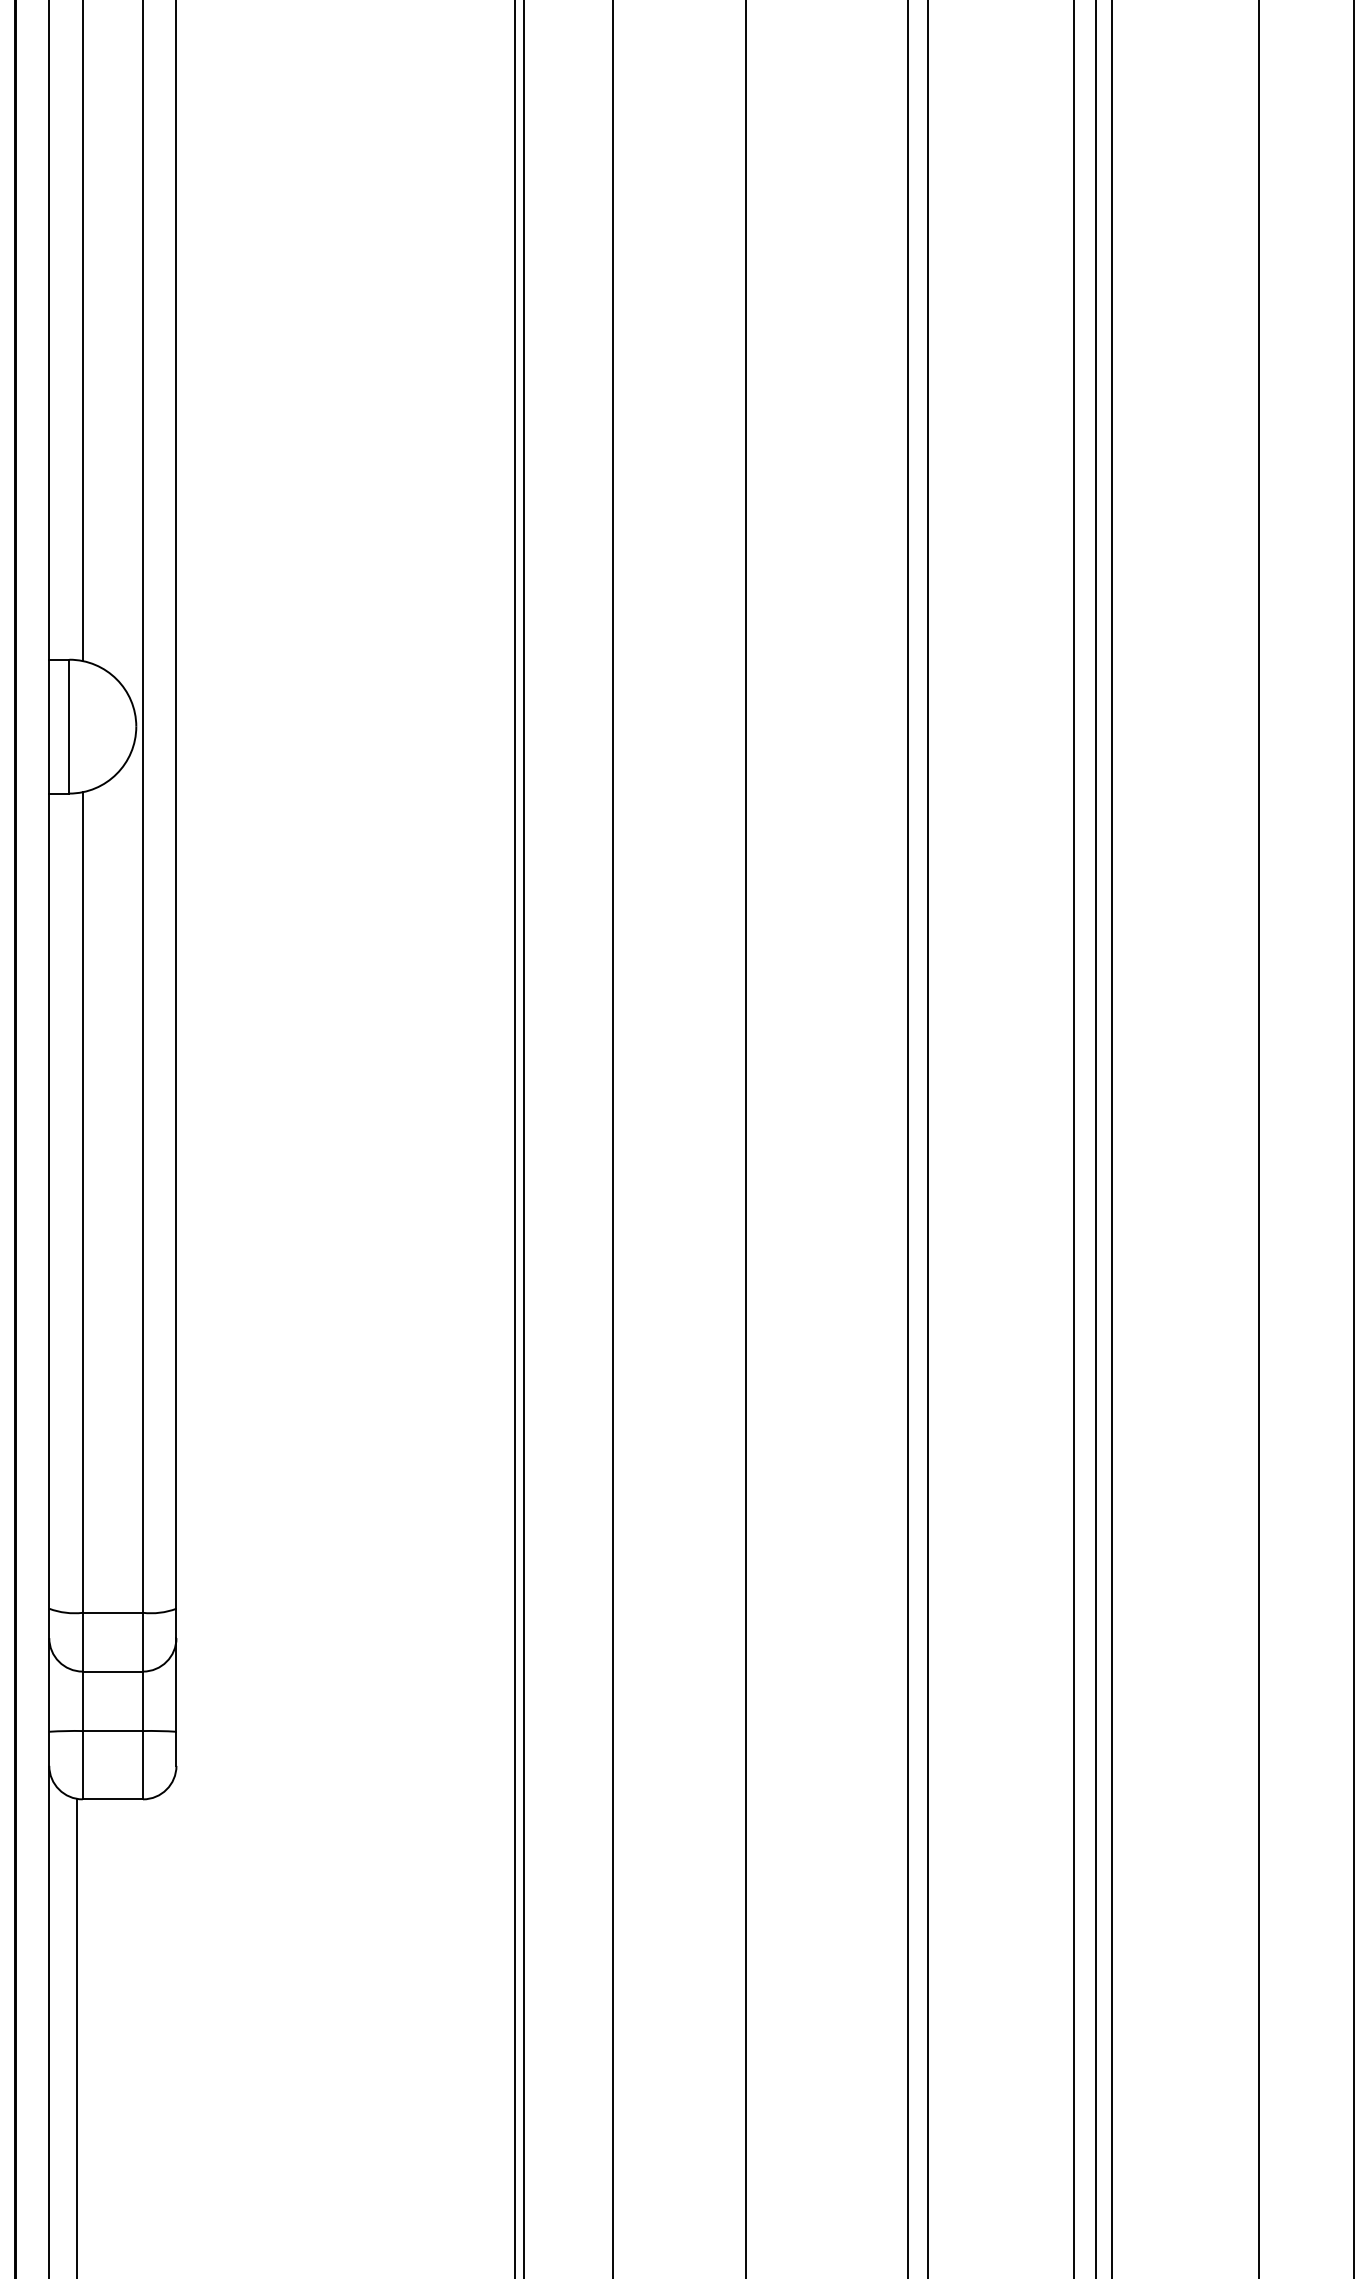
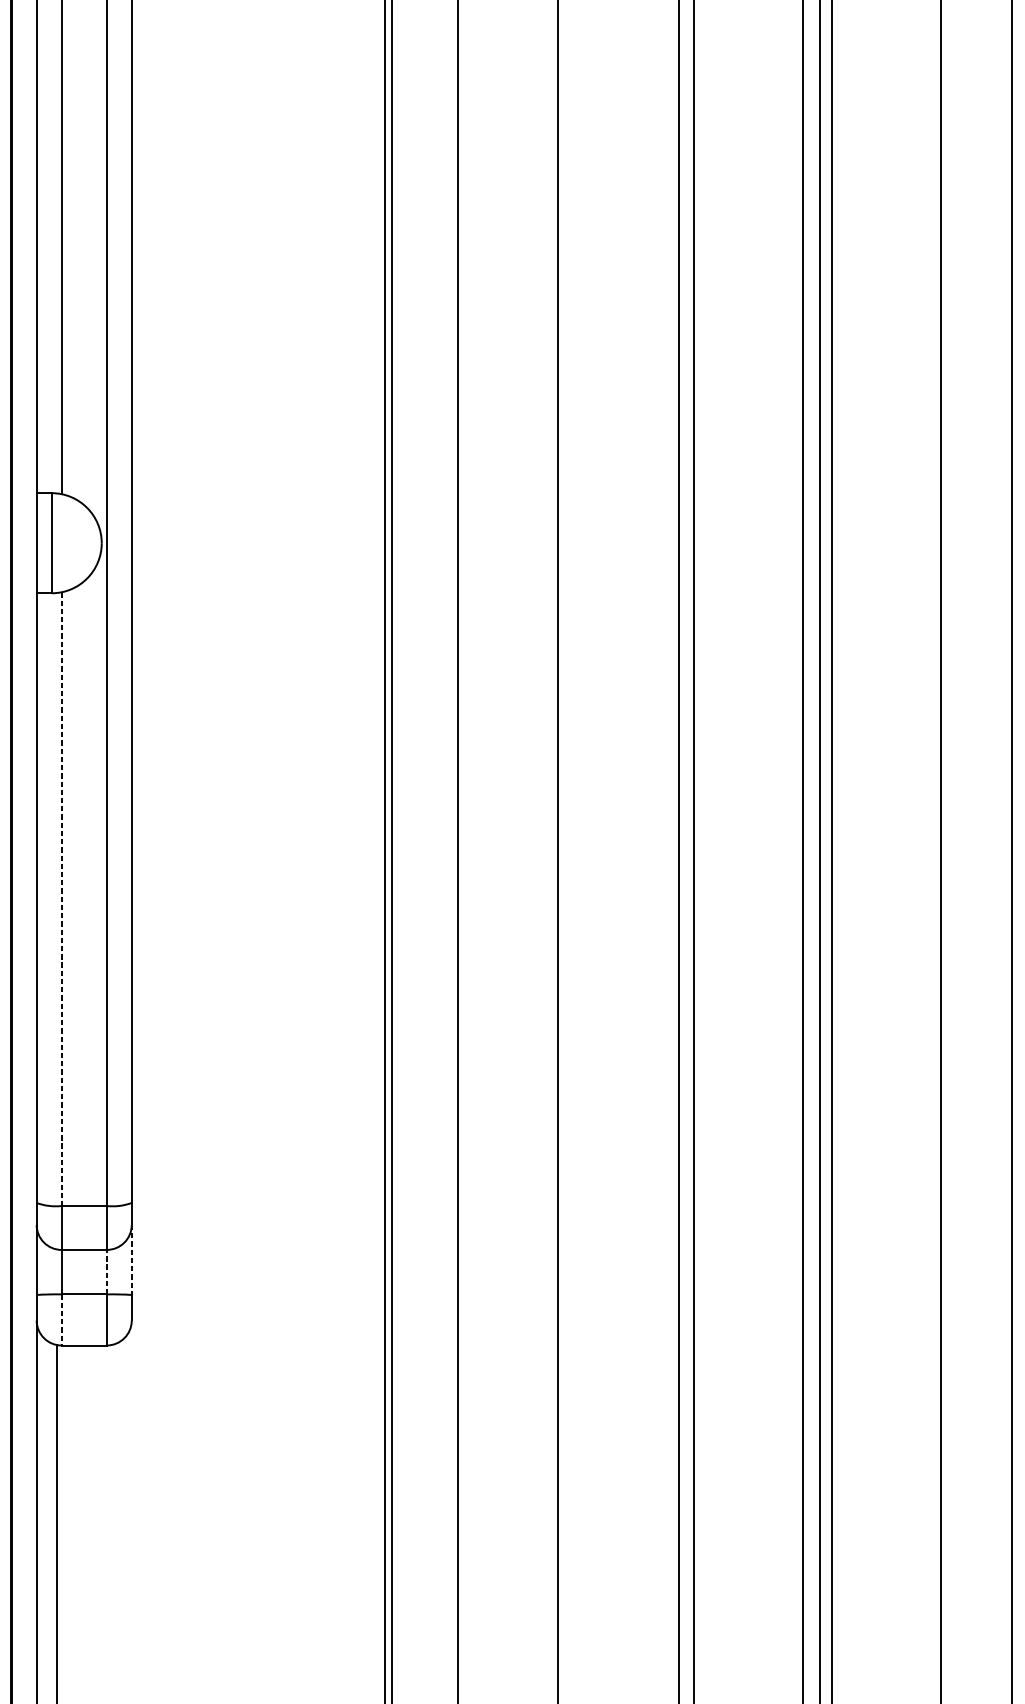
line: (82, 1203) -> (61, 899), solid -> dashed
line: (176, 1684) -> (131, 1259), solid -> dashed
line: (143, 1701) -> (107, 1272), solid -> dashed
line: (82, 1765) -> (61, 1320), solid -> dashed

